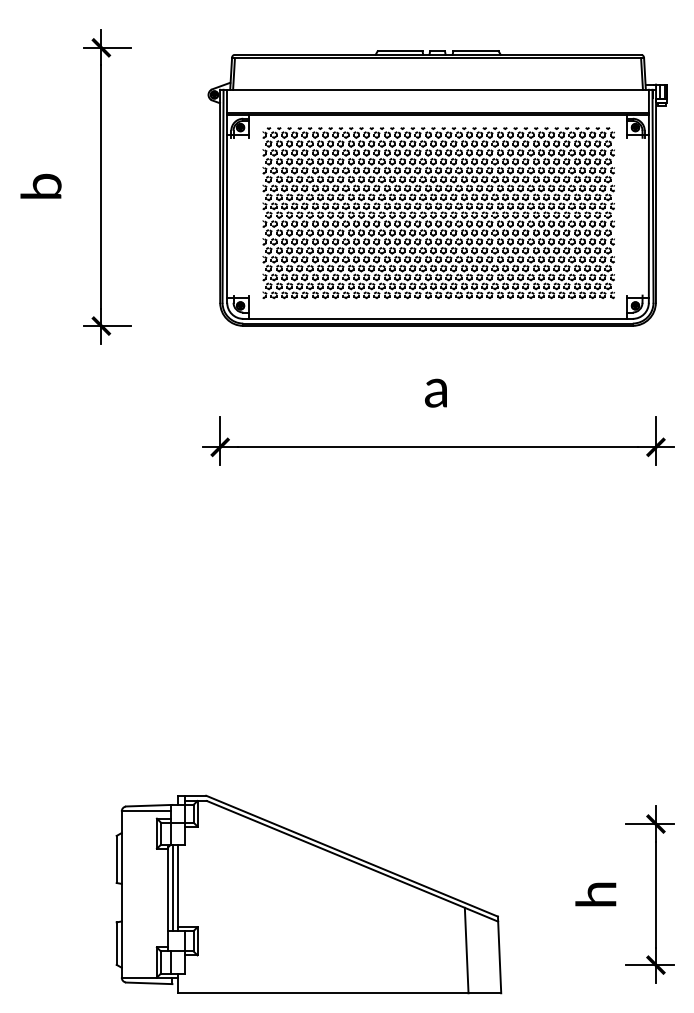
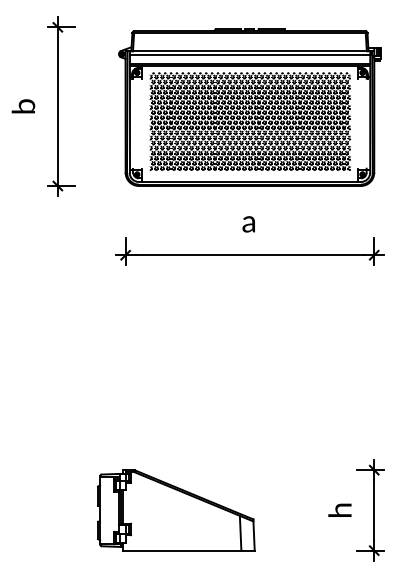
line: (437, 95) -> (249, 54), added
part: (309, 894) -> (176, 510), size x0.71

